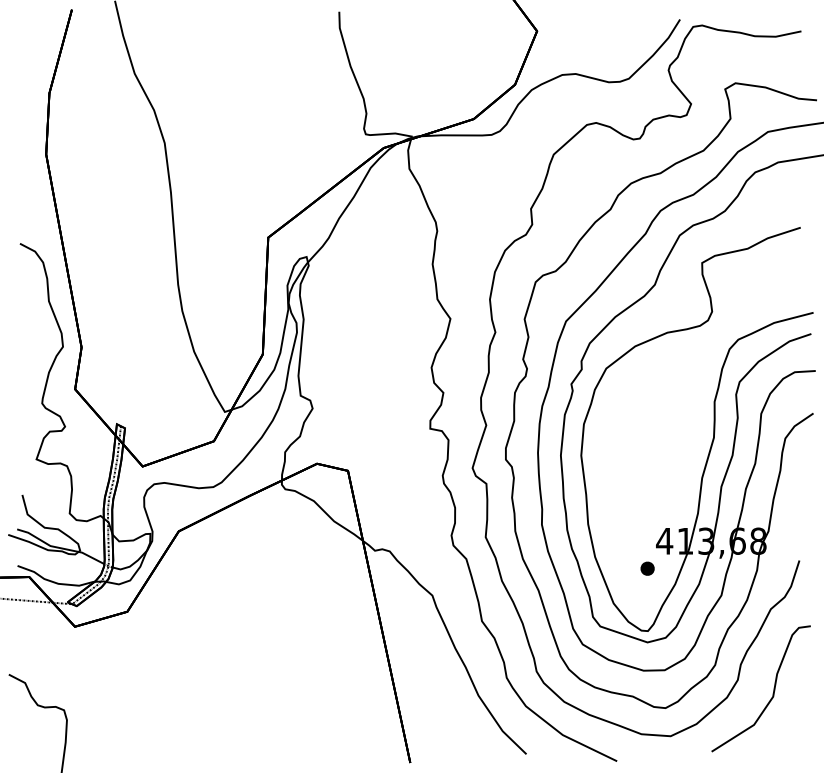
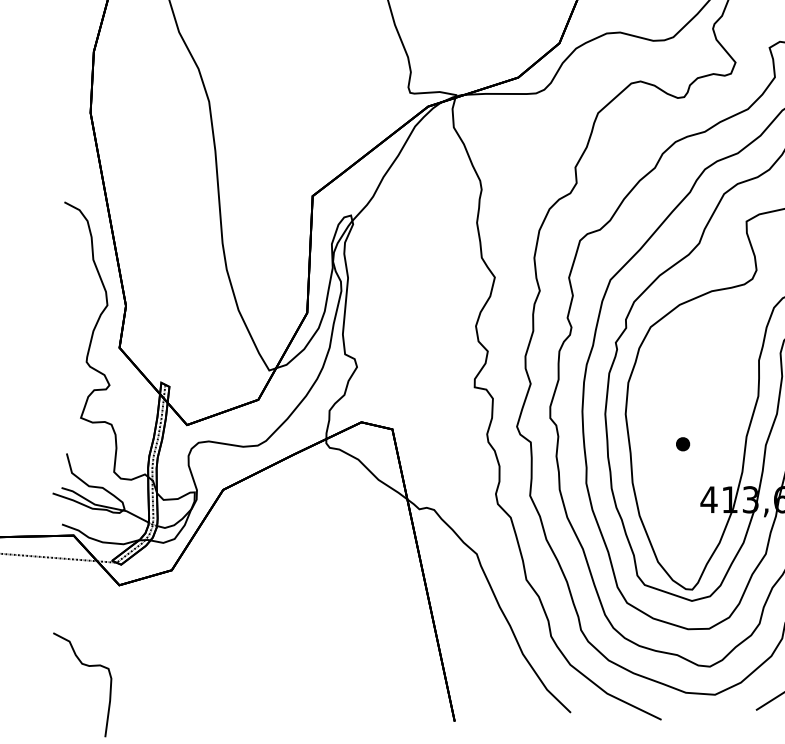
part: (647, 568) -> (682, 444), moved

